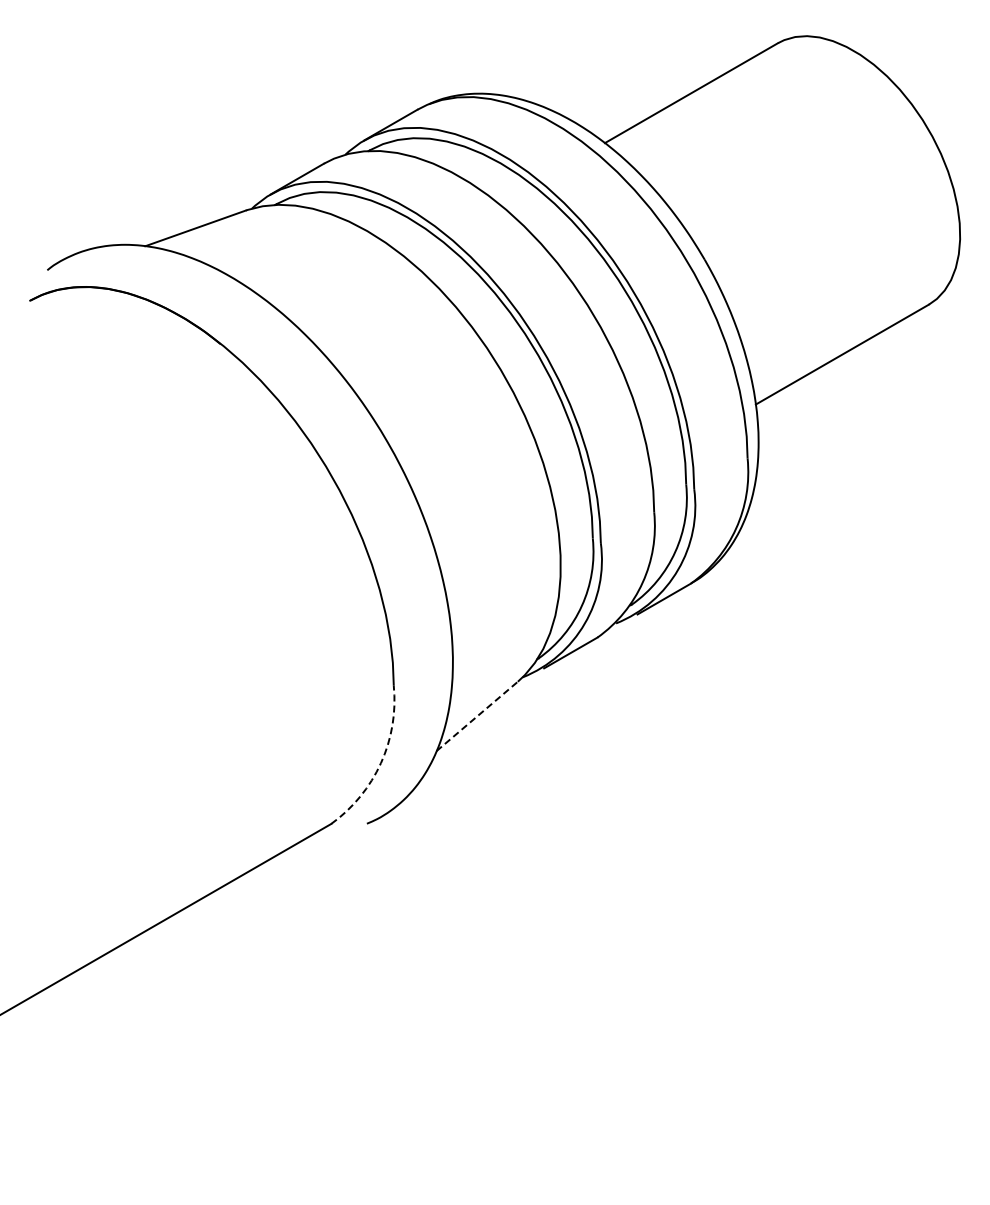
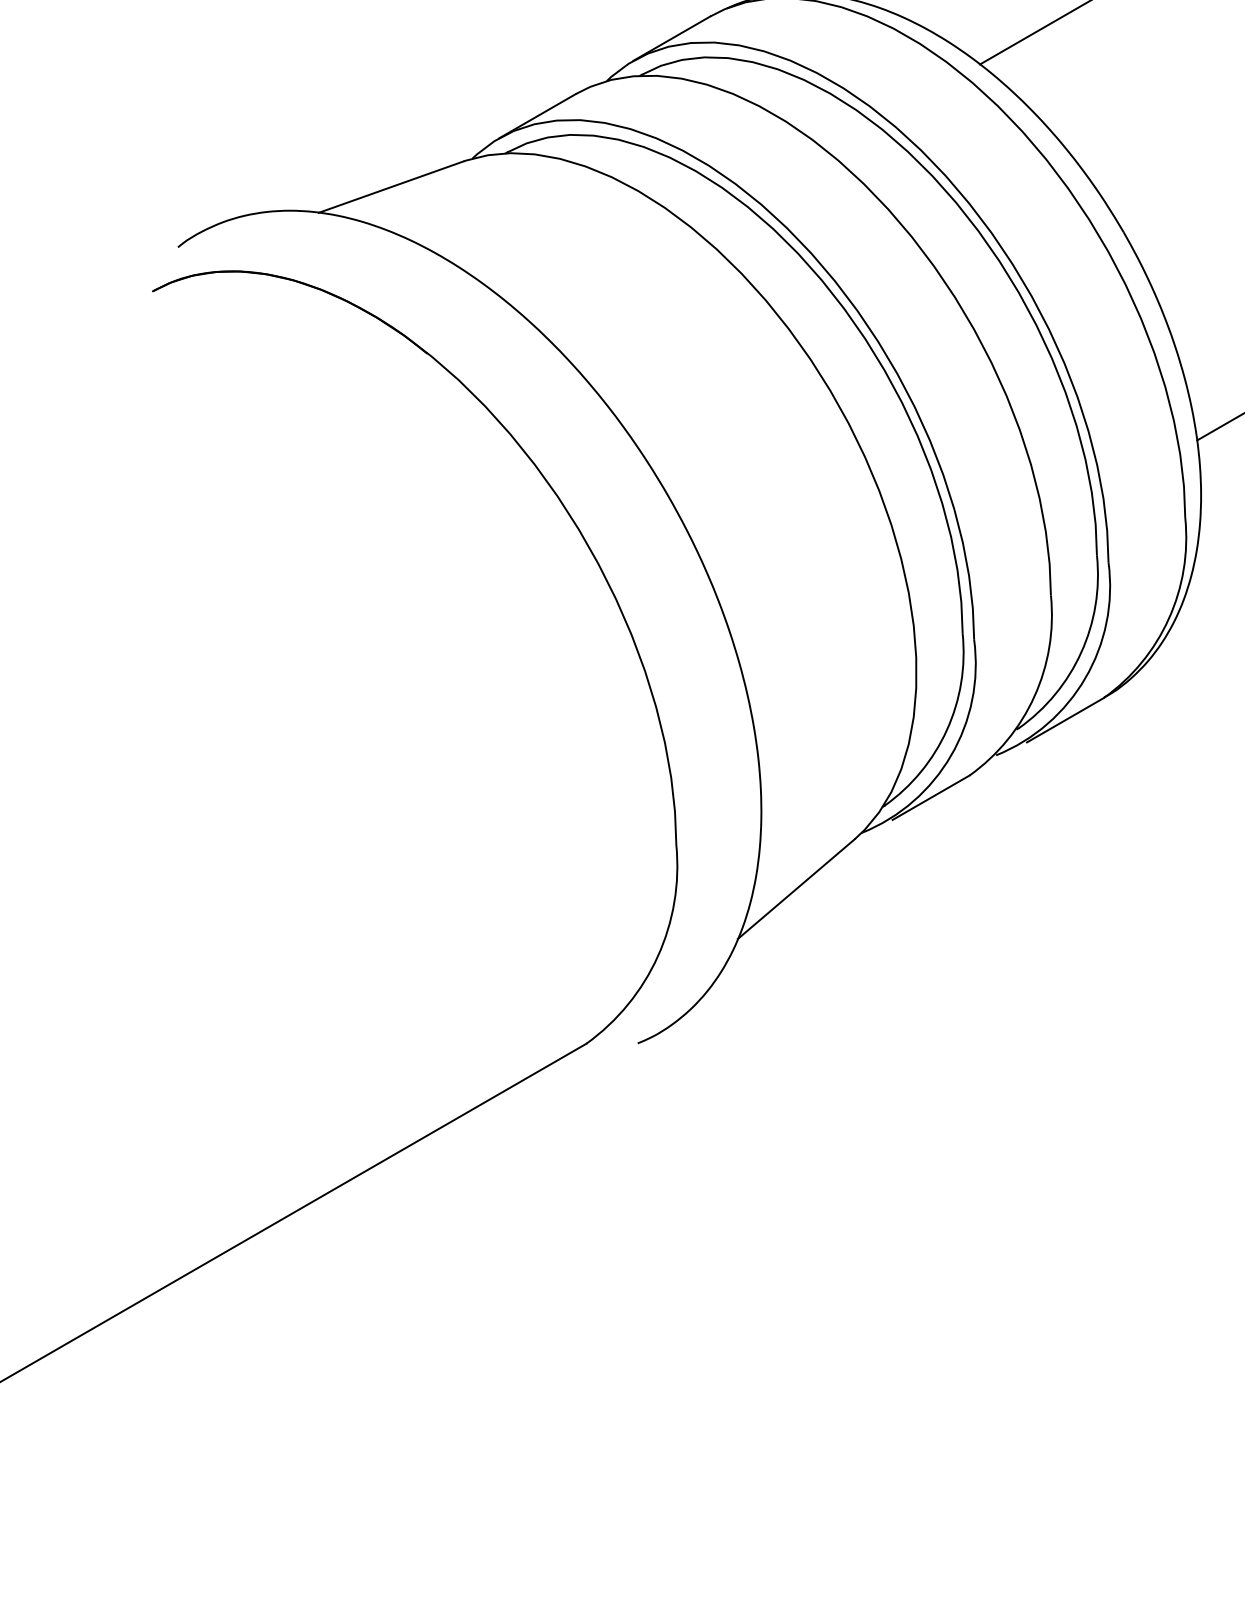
line: (477, 716) -> (796, 889), dashed -> solid
arc: (380, 763) -> (657, 956), dashed -> solid

